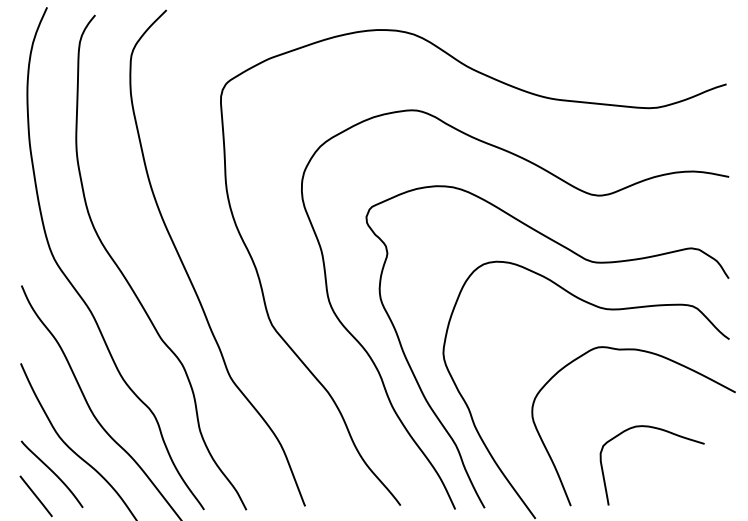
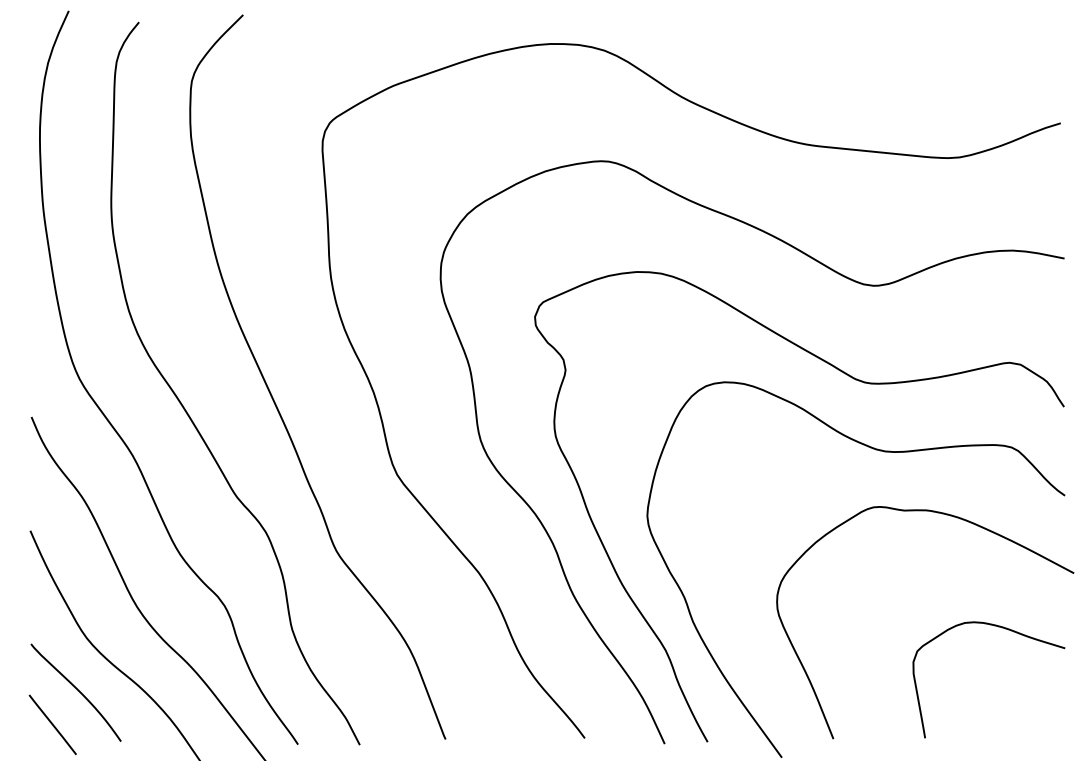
curve: (663, 431) -> (1005, 630), moved

